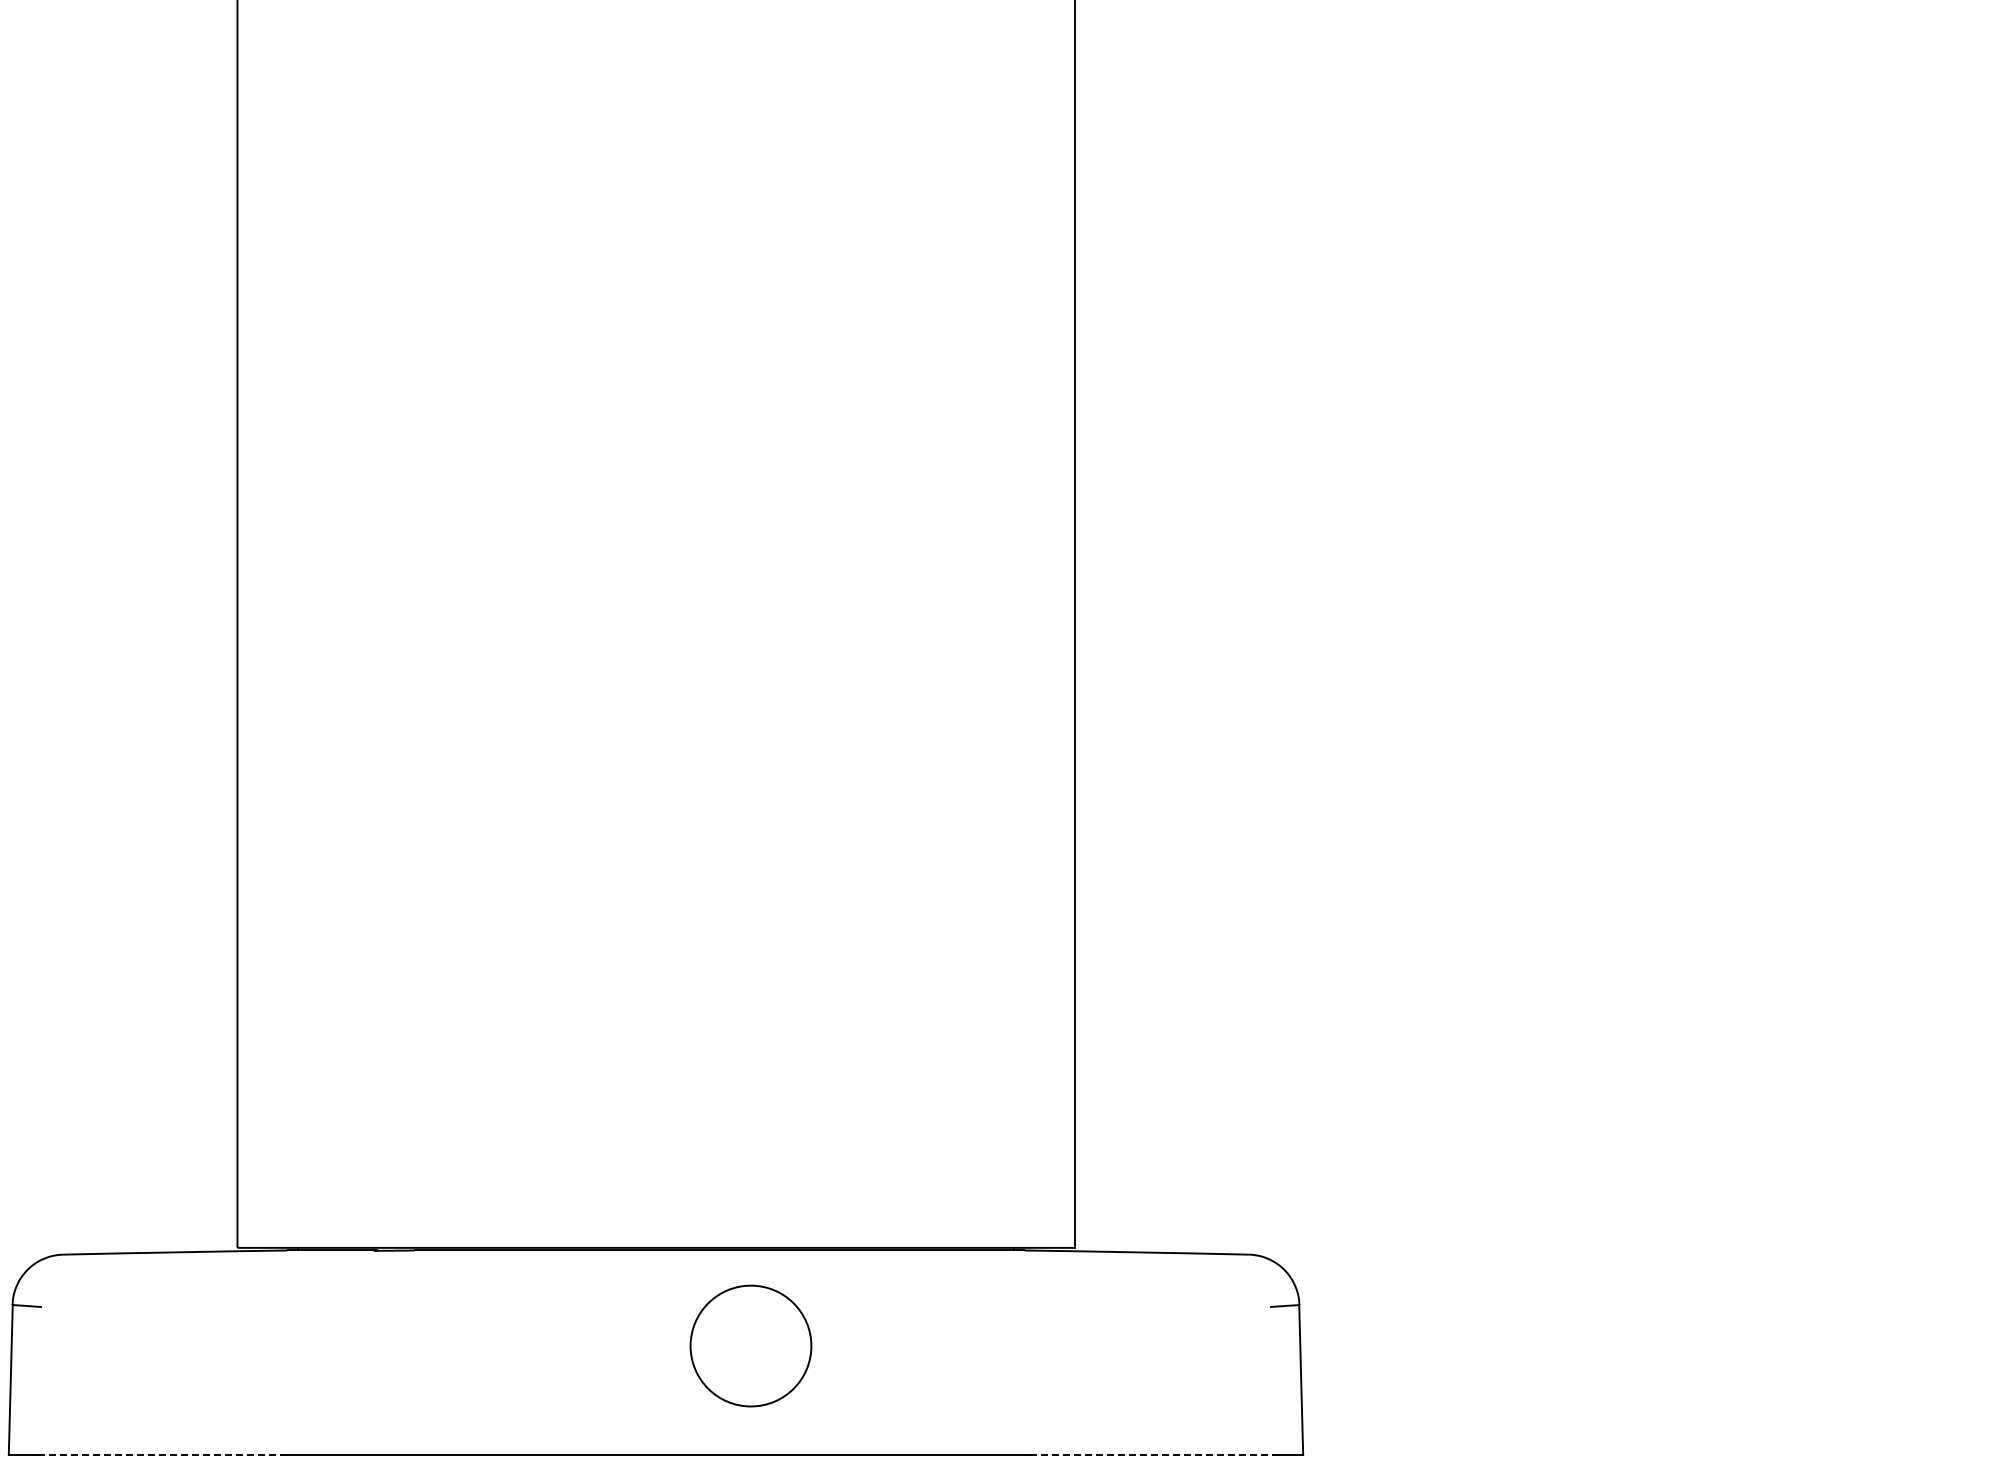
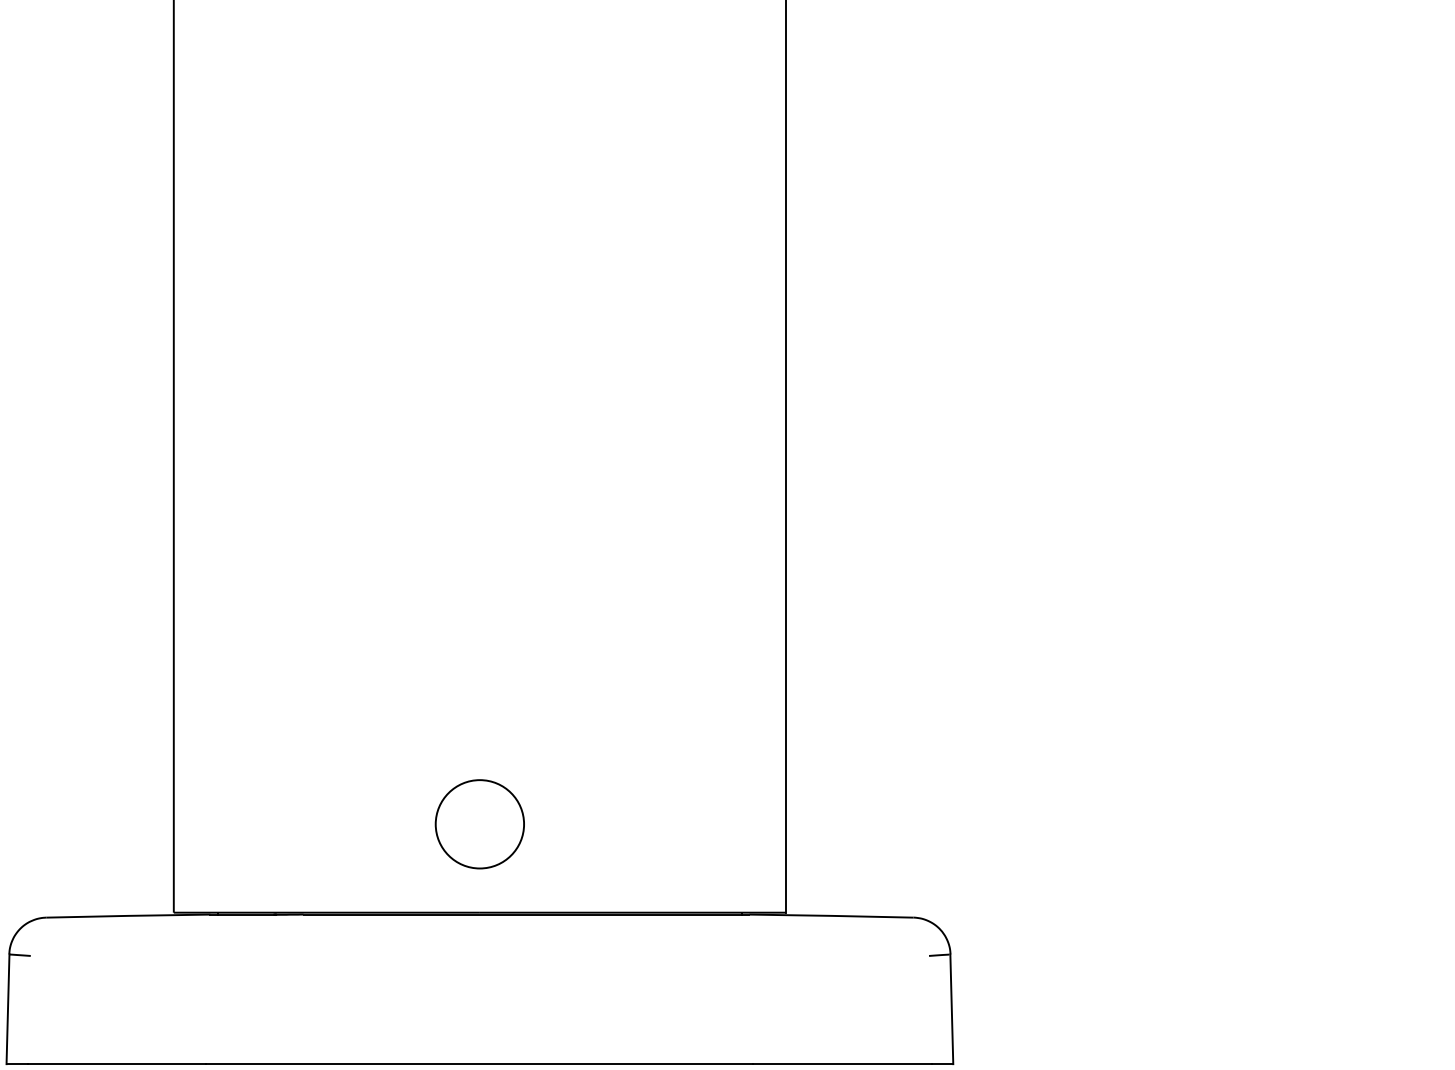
circle: (750, 1345) -> (479, 823), moved
line: (160, 1454) -> (117, 1063), dashed -> solid
line: (1152, 1454) -> (843, 1063), dashed -> solid

